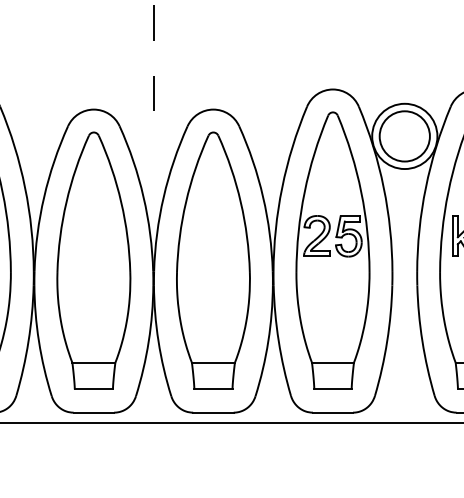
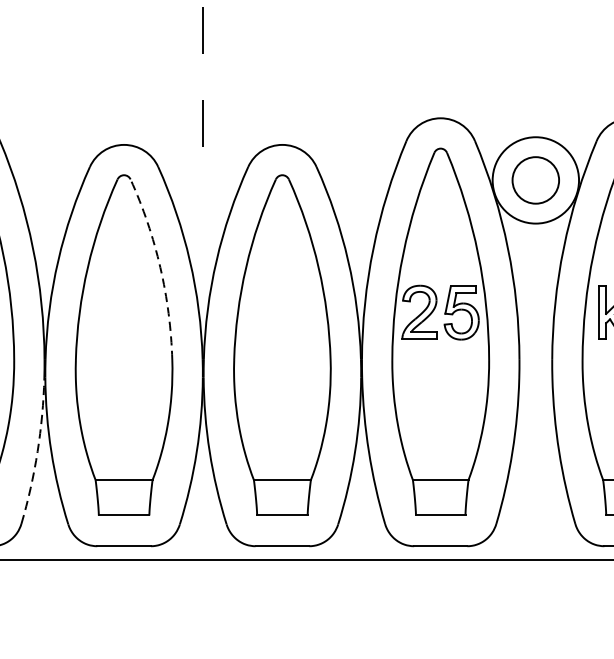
circle: (404, 136) -> (535, 180), size x0.7
arc: (121, 202) -> (160, 267), solid -> dashed
arc: (28, 341) -> (37, 451), solid -> dashed

